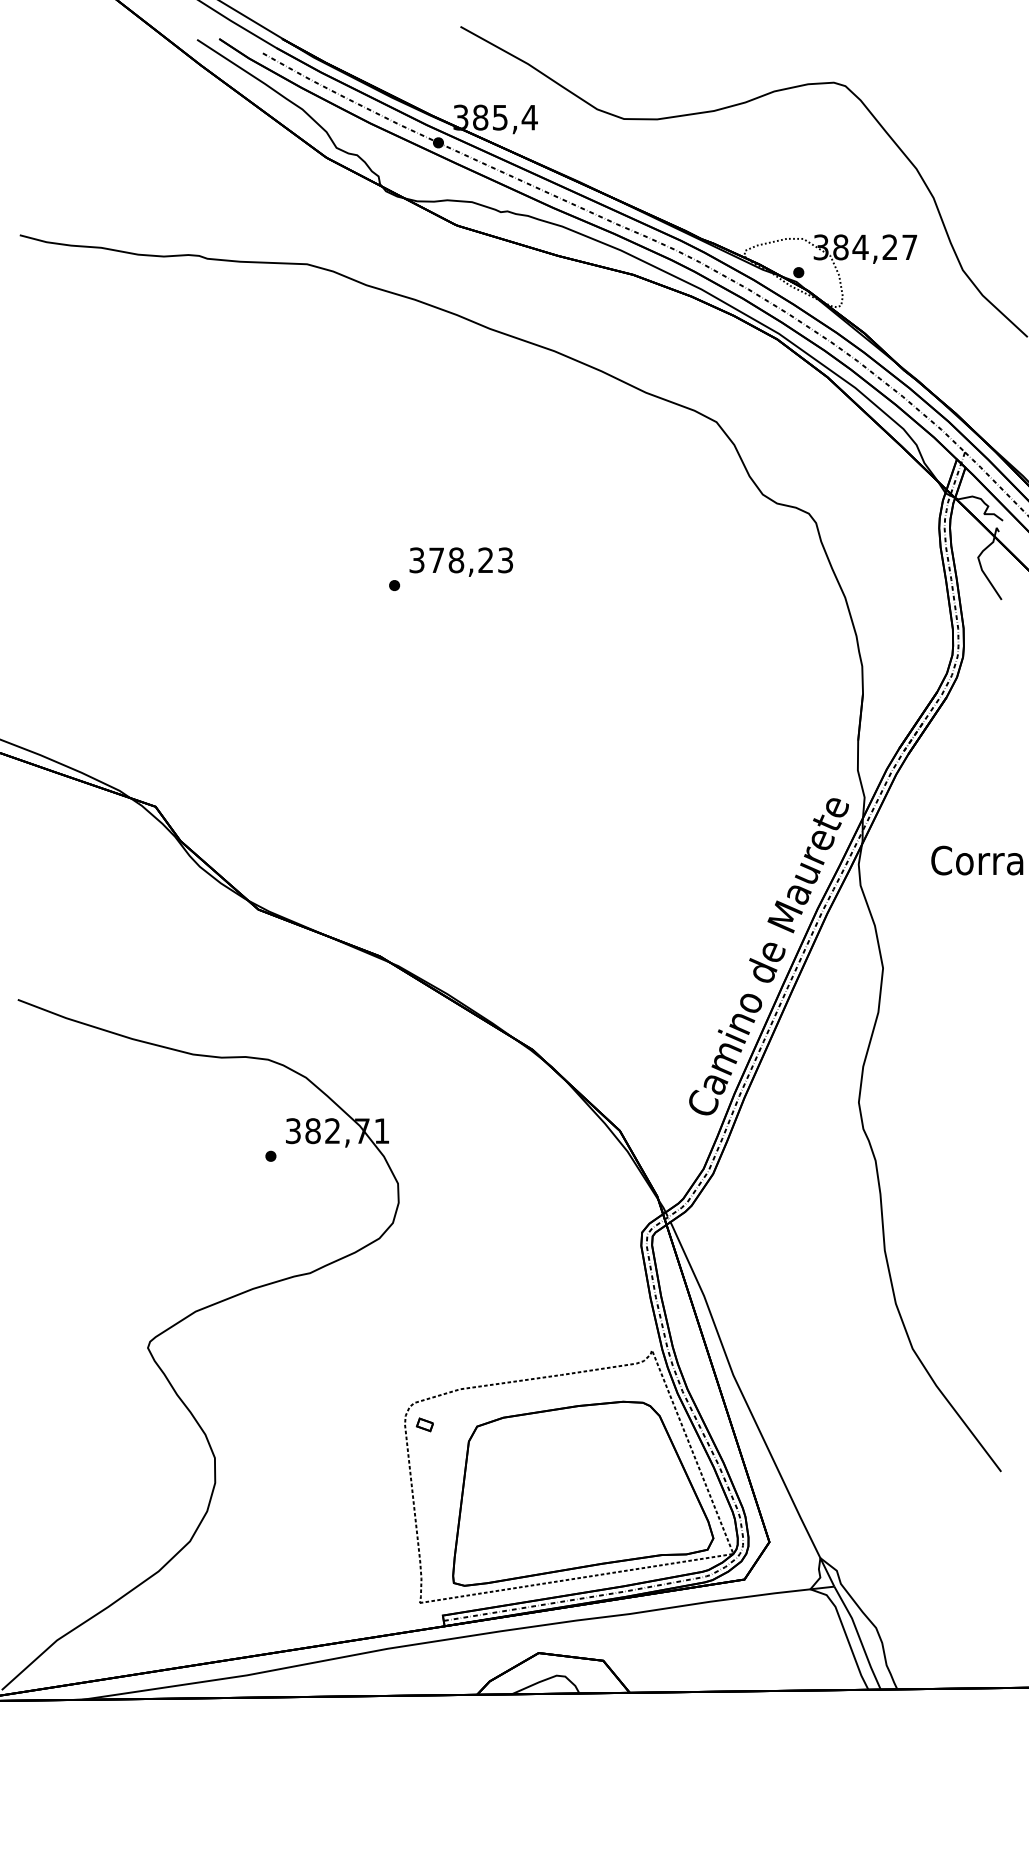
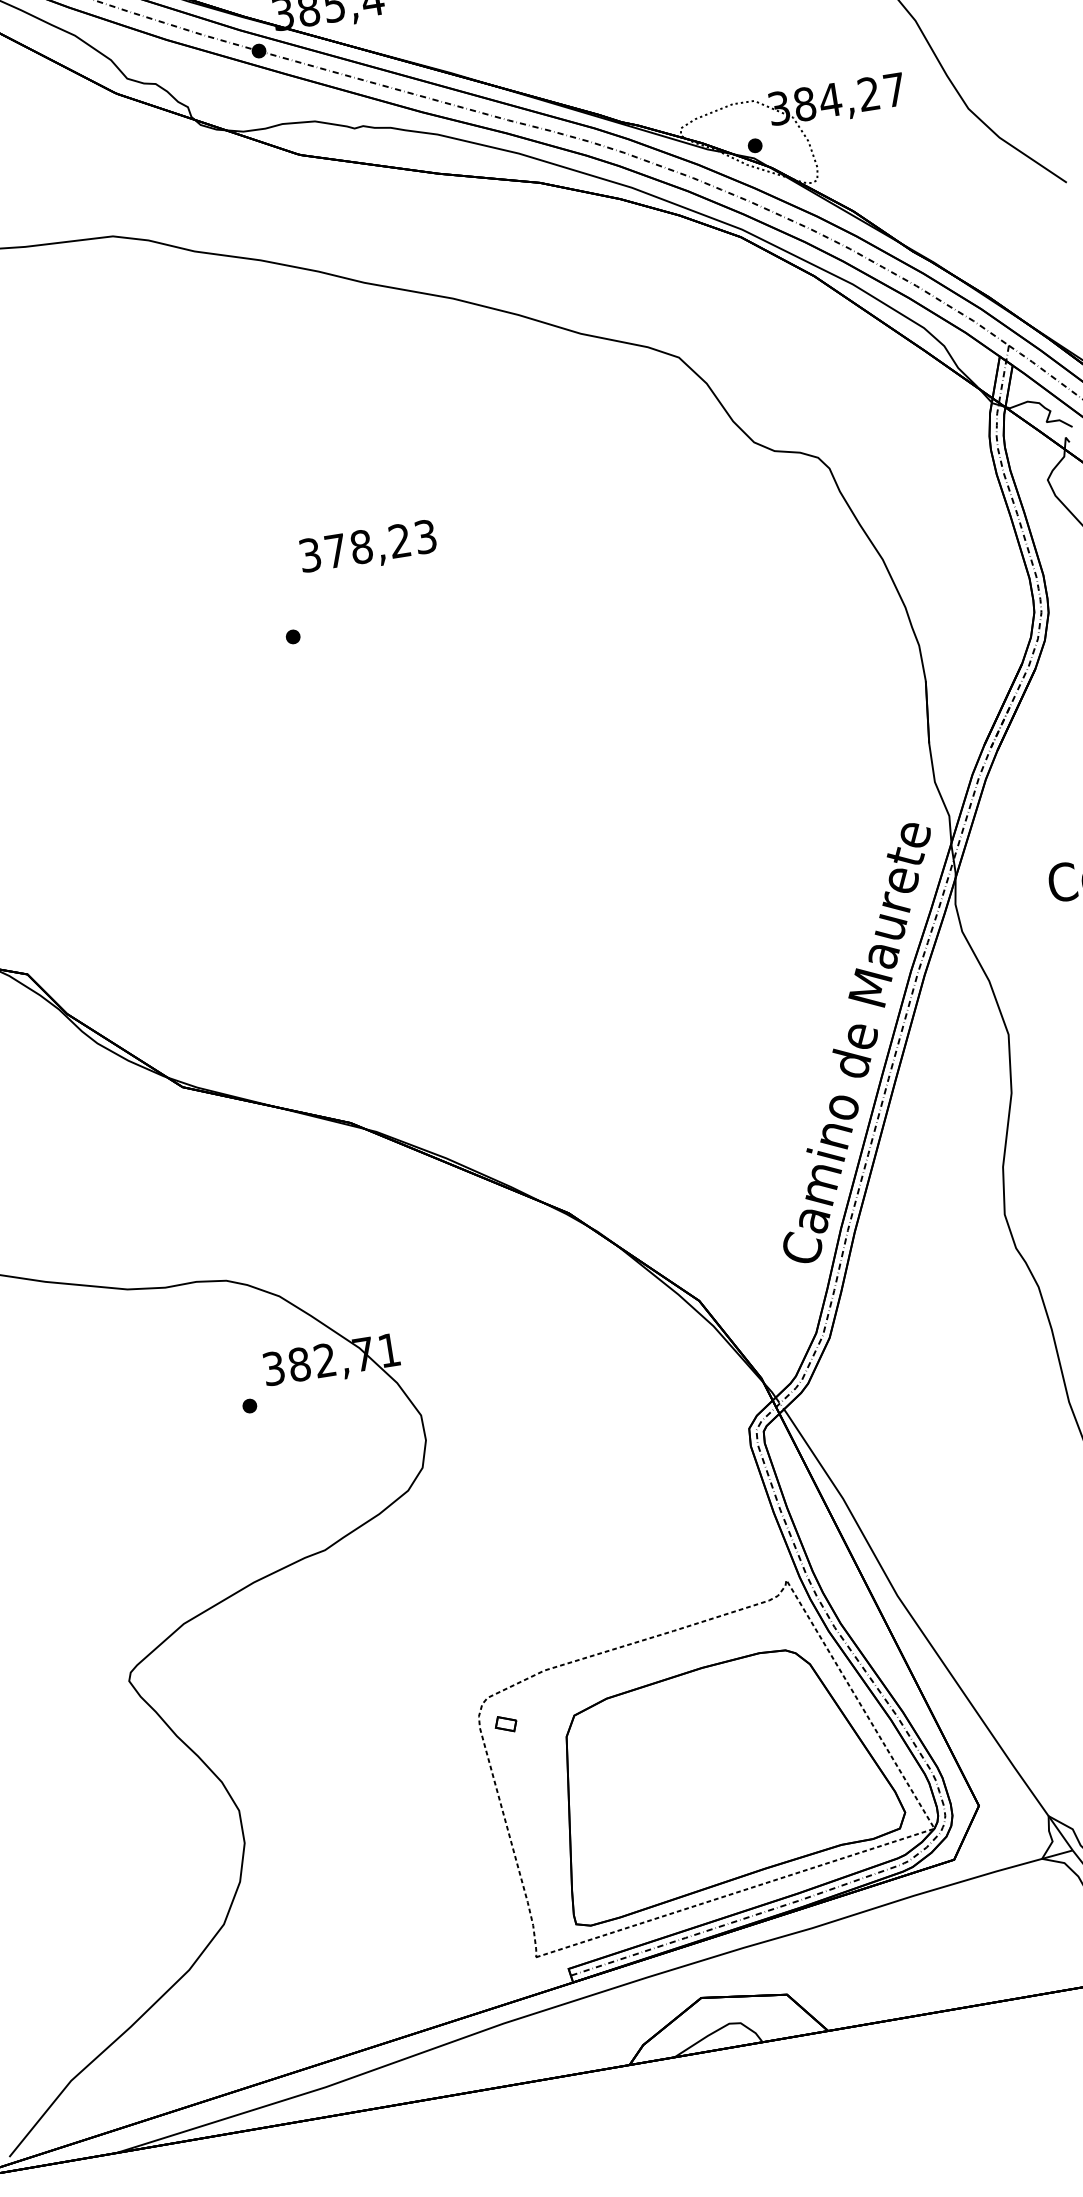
text: (460, 561) -> (367, 547), moved

